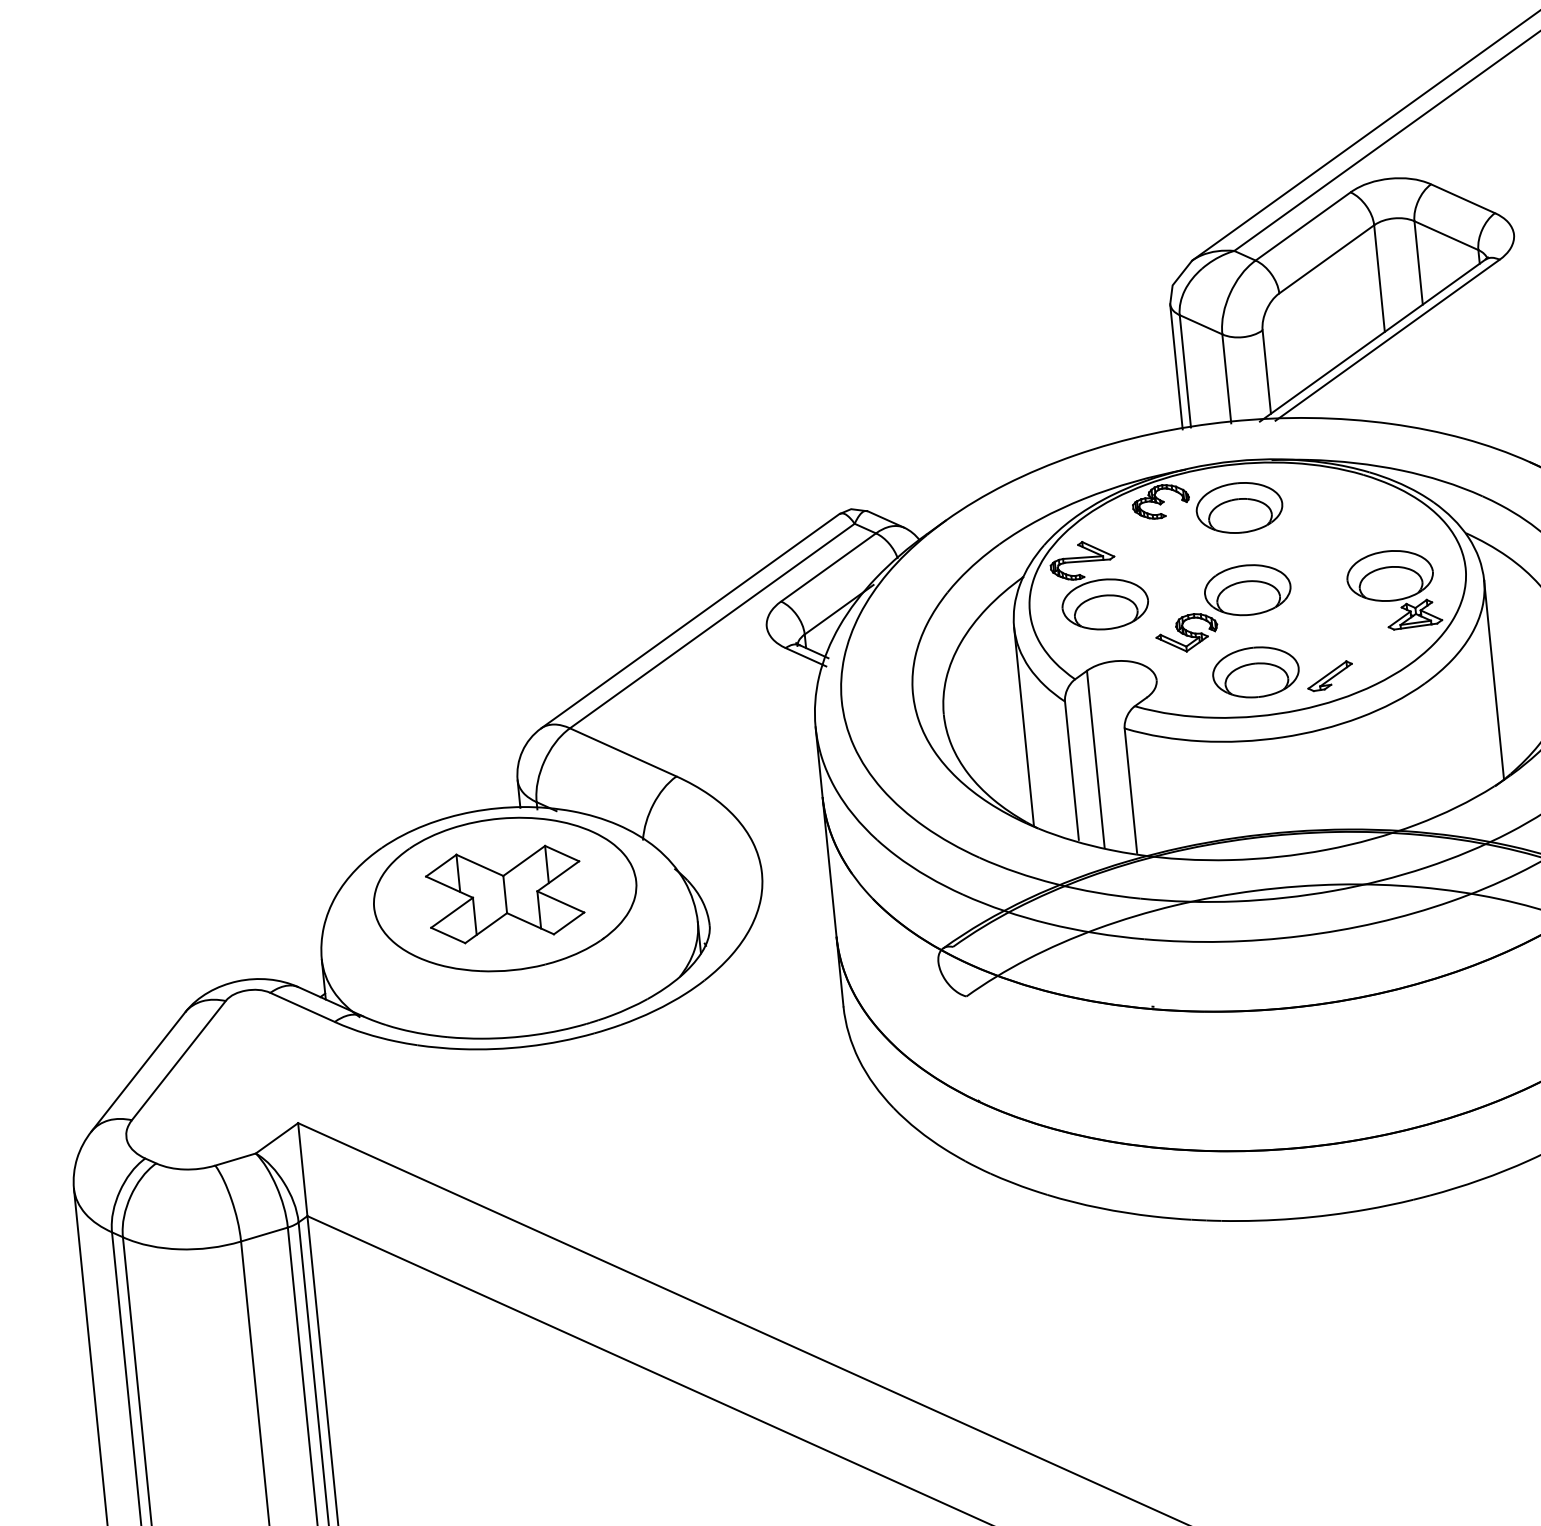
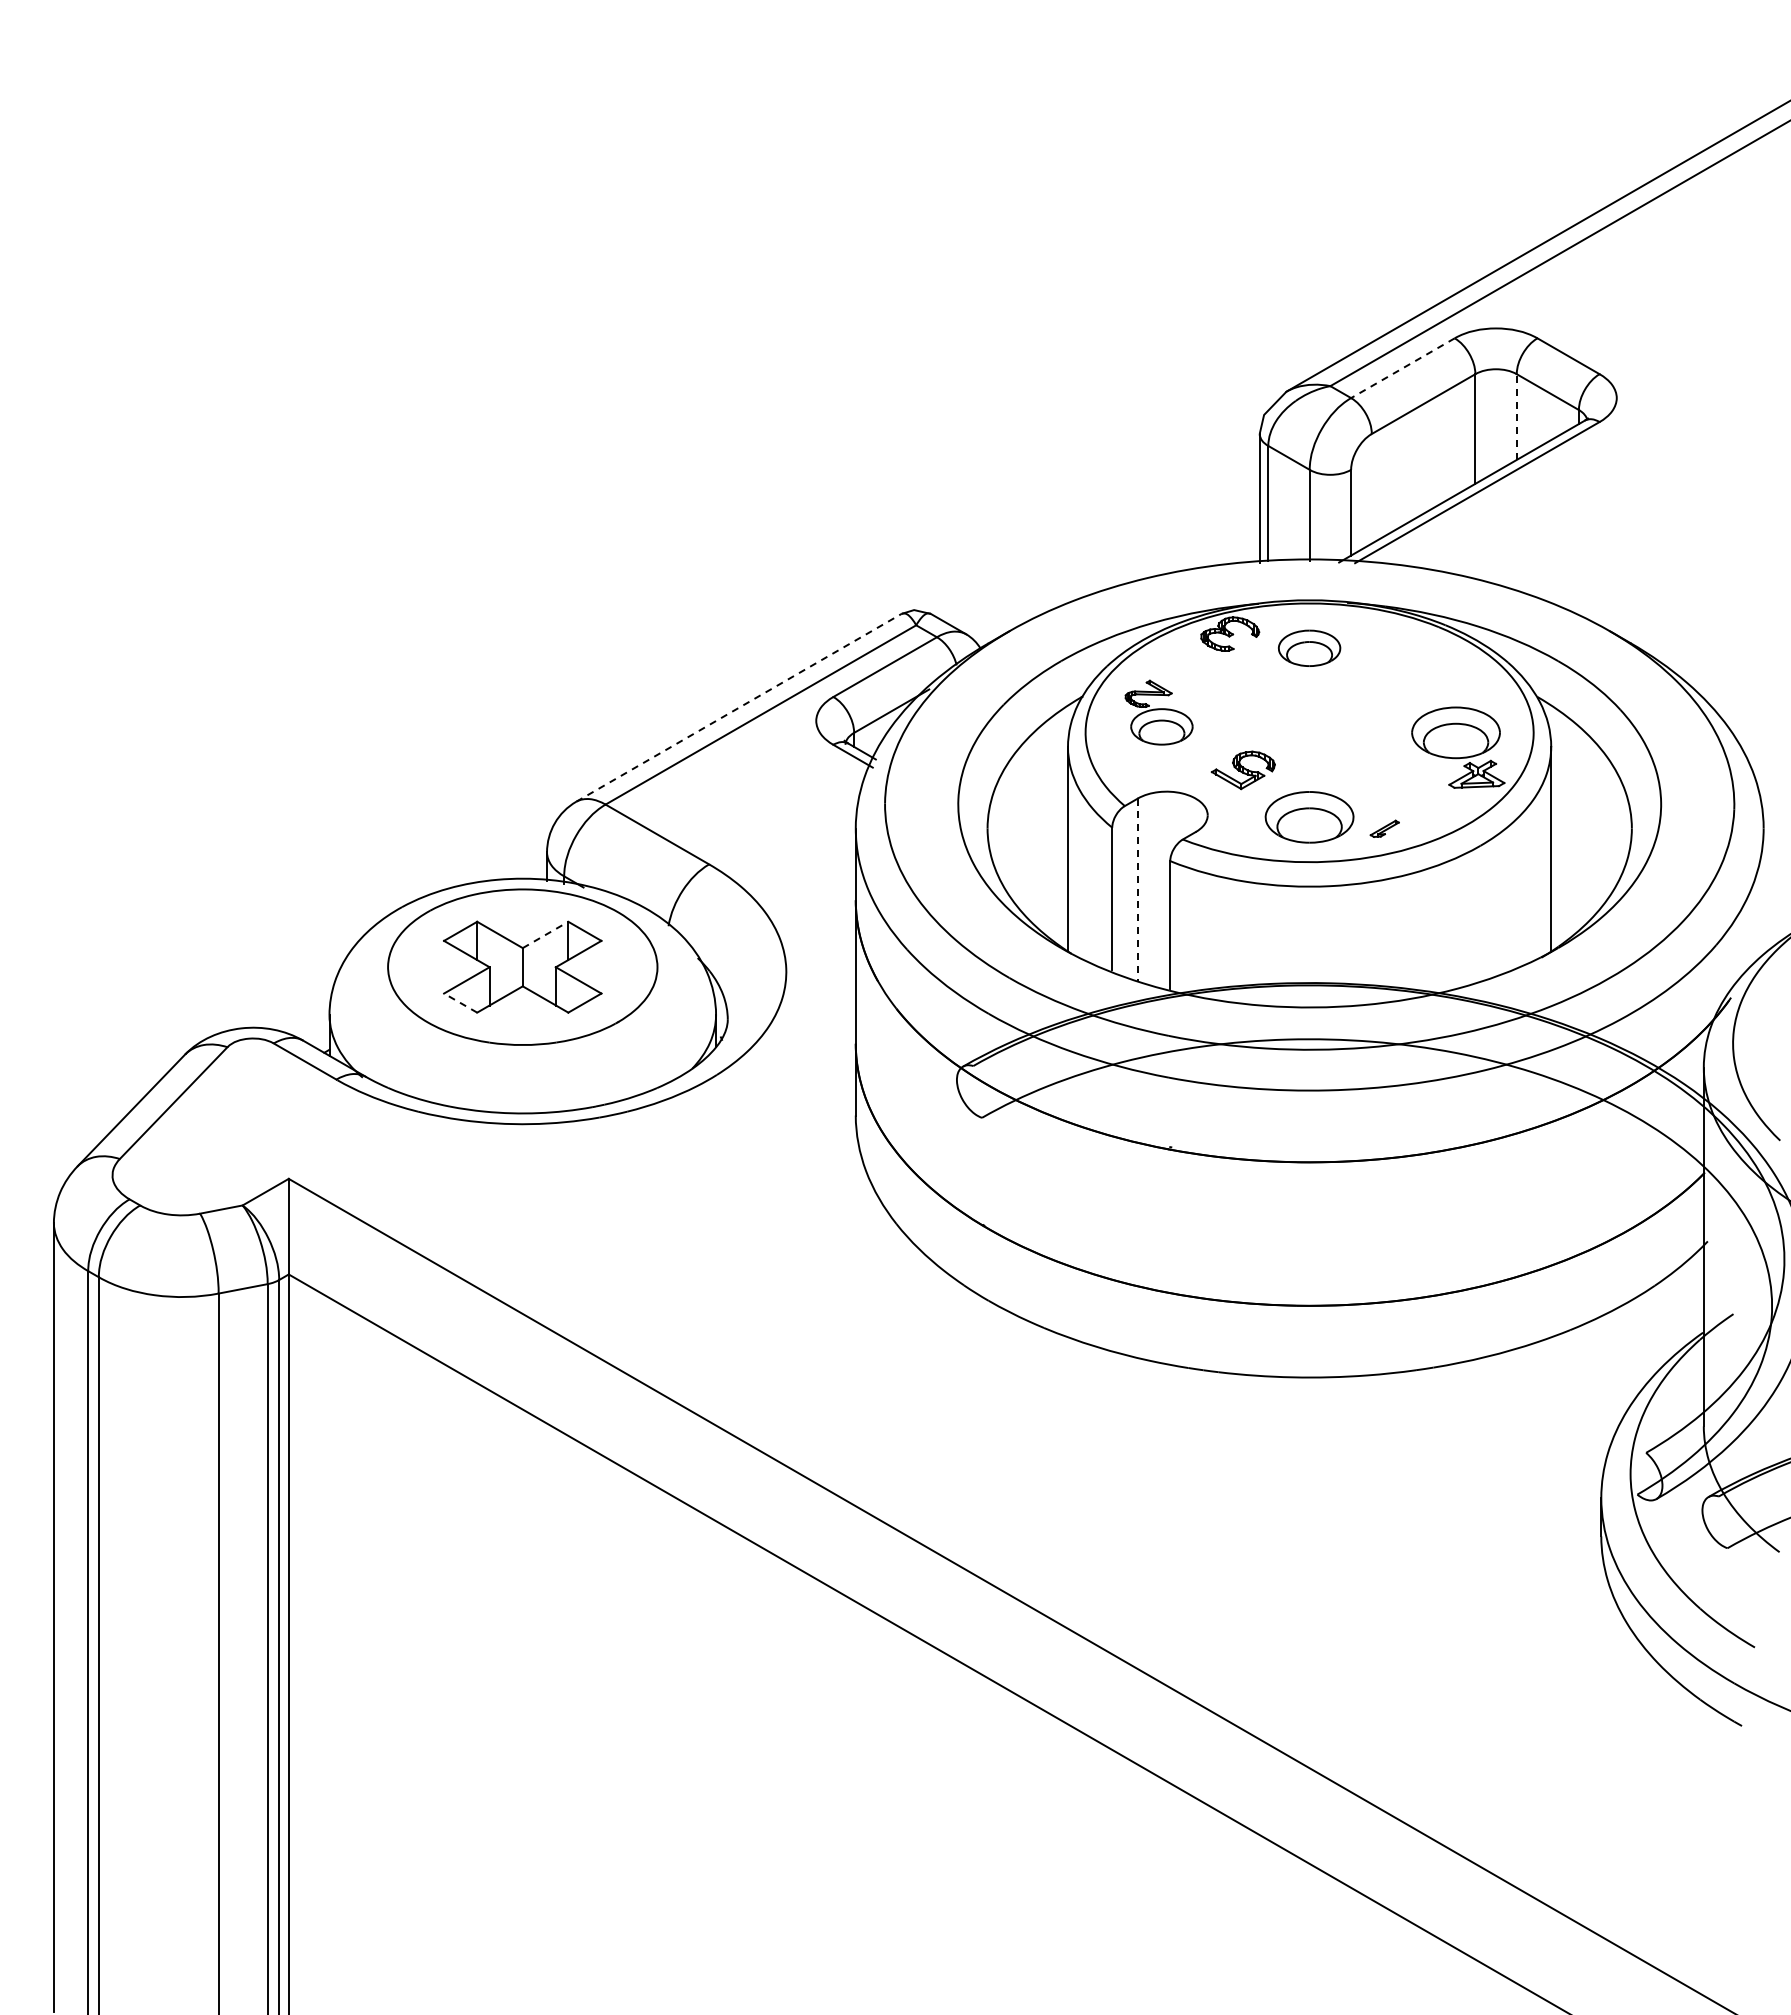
line: (1302, 226) -> (1402, 368), solid -> dashed
line: (1418, 263) -> (1516, 417), solid -> dashed
part: (1239, 508) -> (1309, 648), size x0.7
part: (1098, 585) -> (1158, 712), size x0.7
part: (1247, 589) -> (1309, 732), removed
line: (689, 620) -> (738, 707), solid -> dashed
part: (1329, 675) -> (1384, 828), size x0.6
line: (1095, 760) -> (1137, 890), solid -> dashed
line: (525, 860) -> (546, 934), solid -> dashed
line: (448, 934) -> (460, 1002), solid -> dashed

